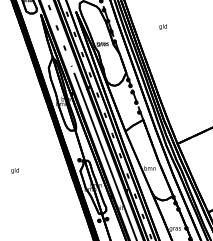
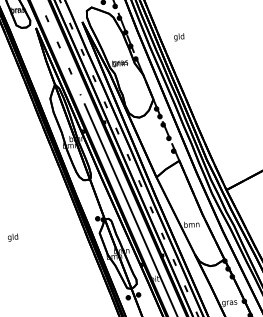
text: (162, 26) -> (178, 36), moved

